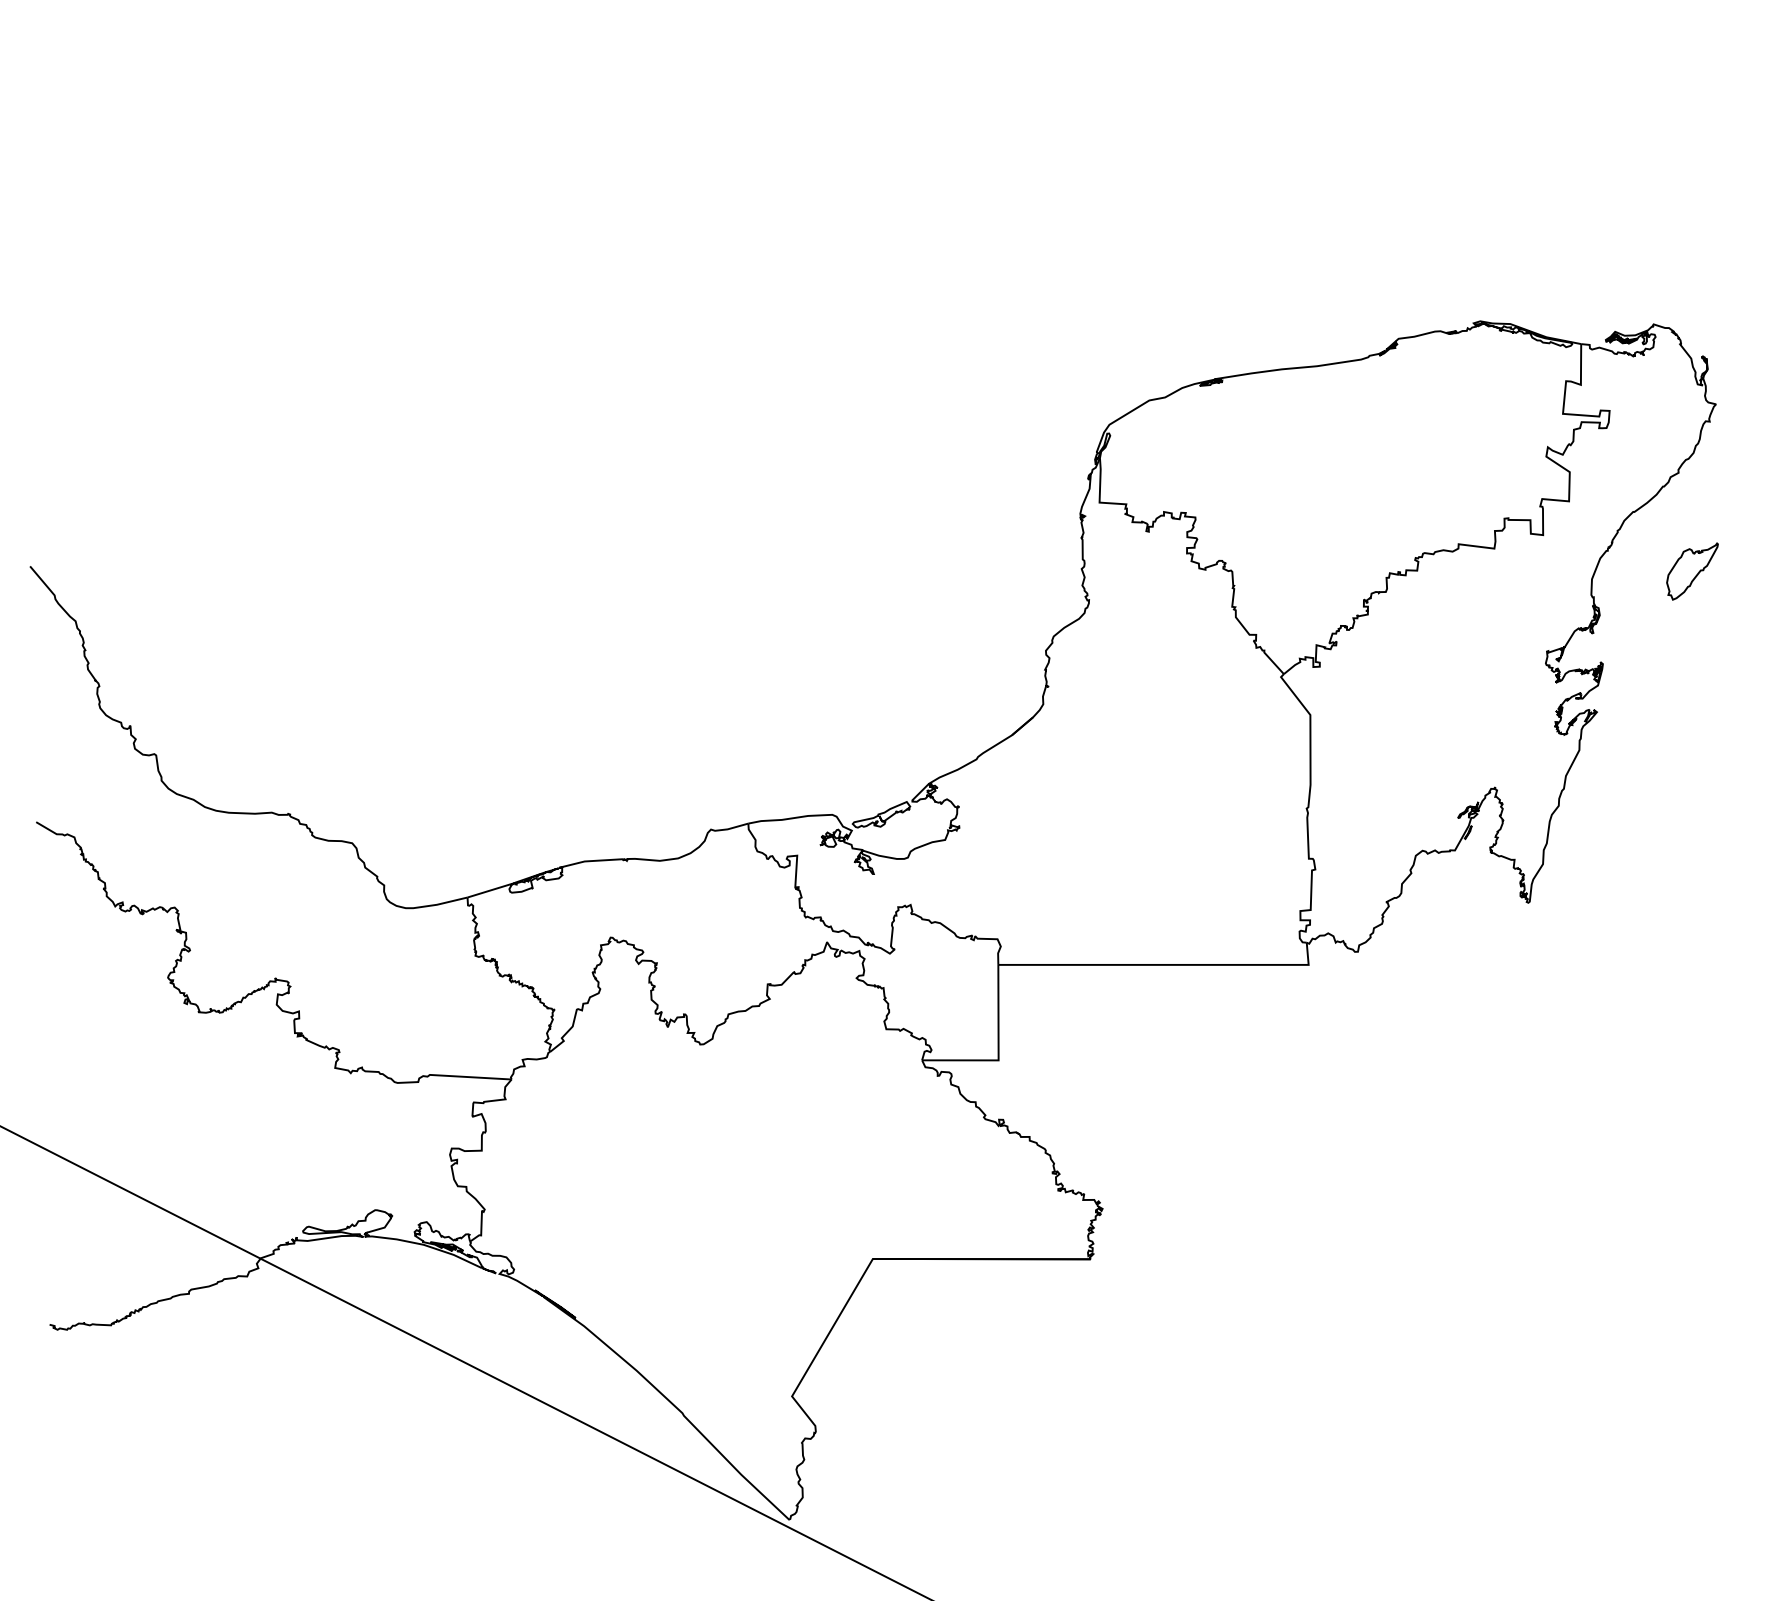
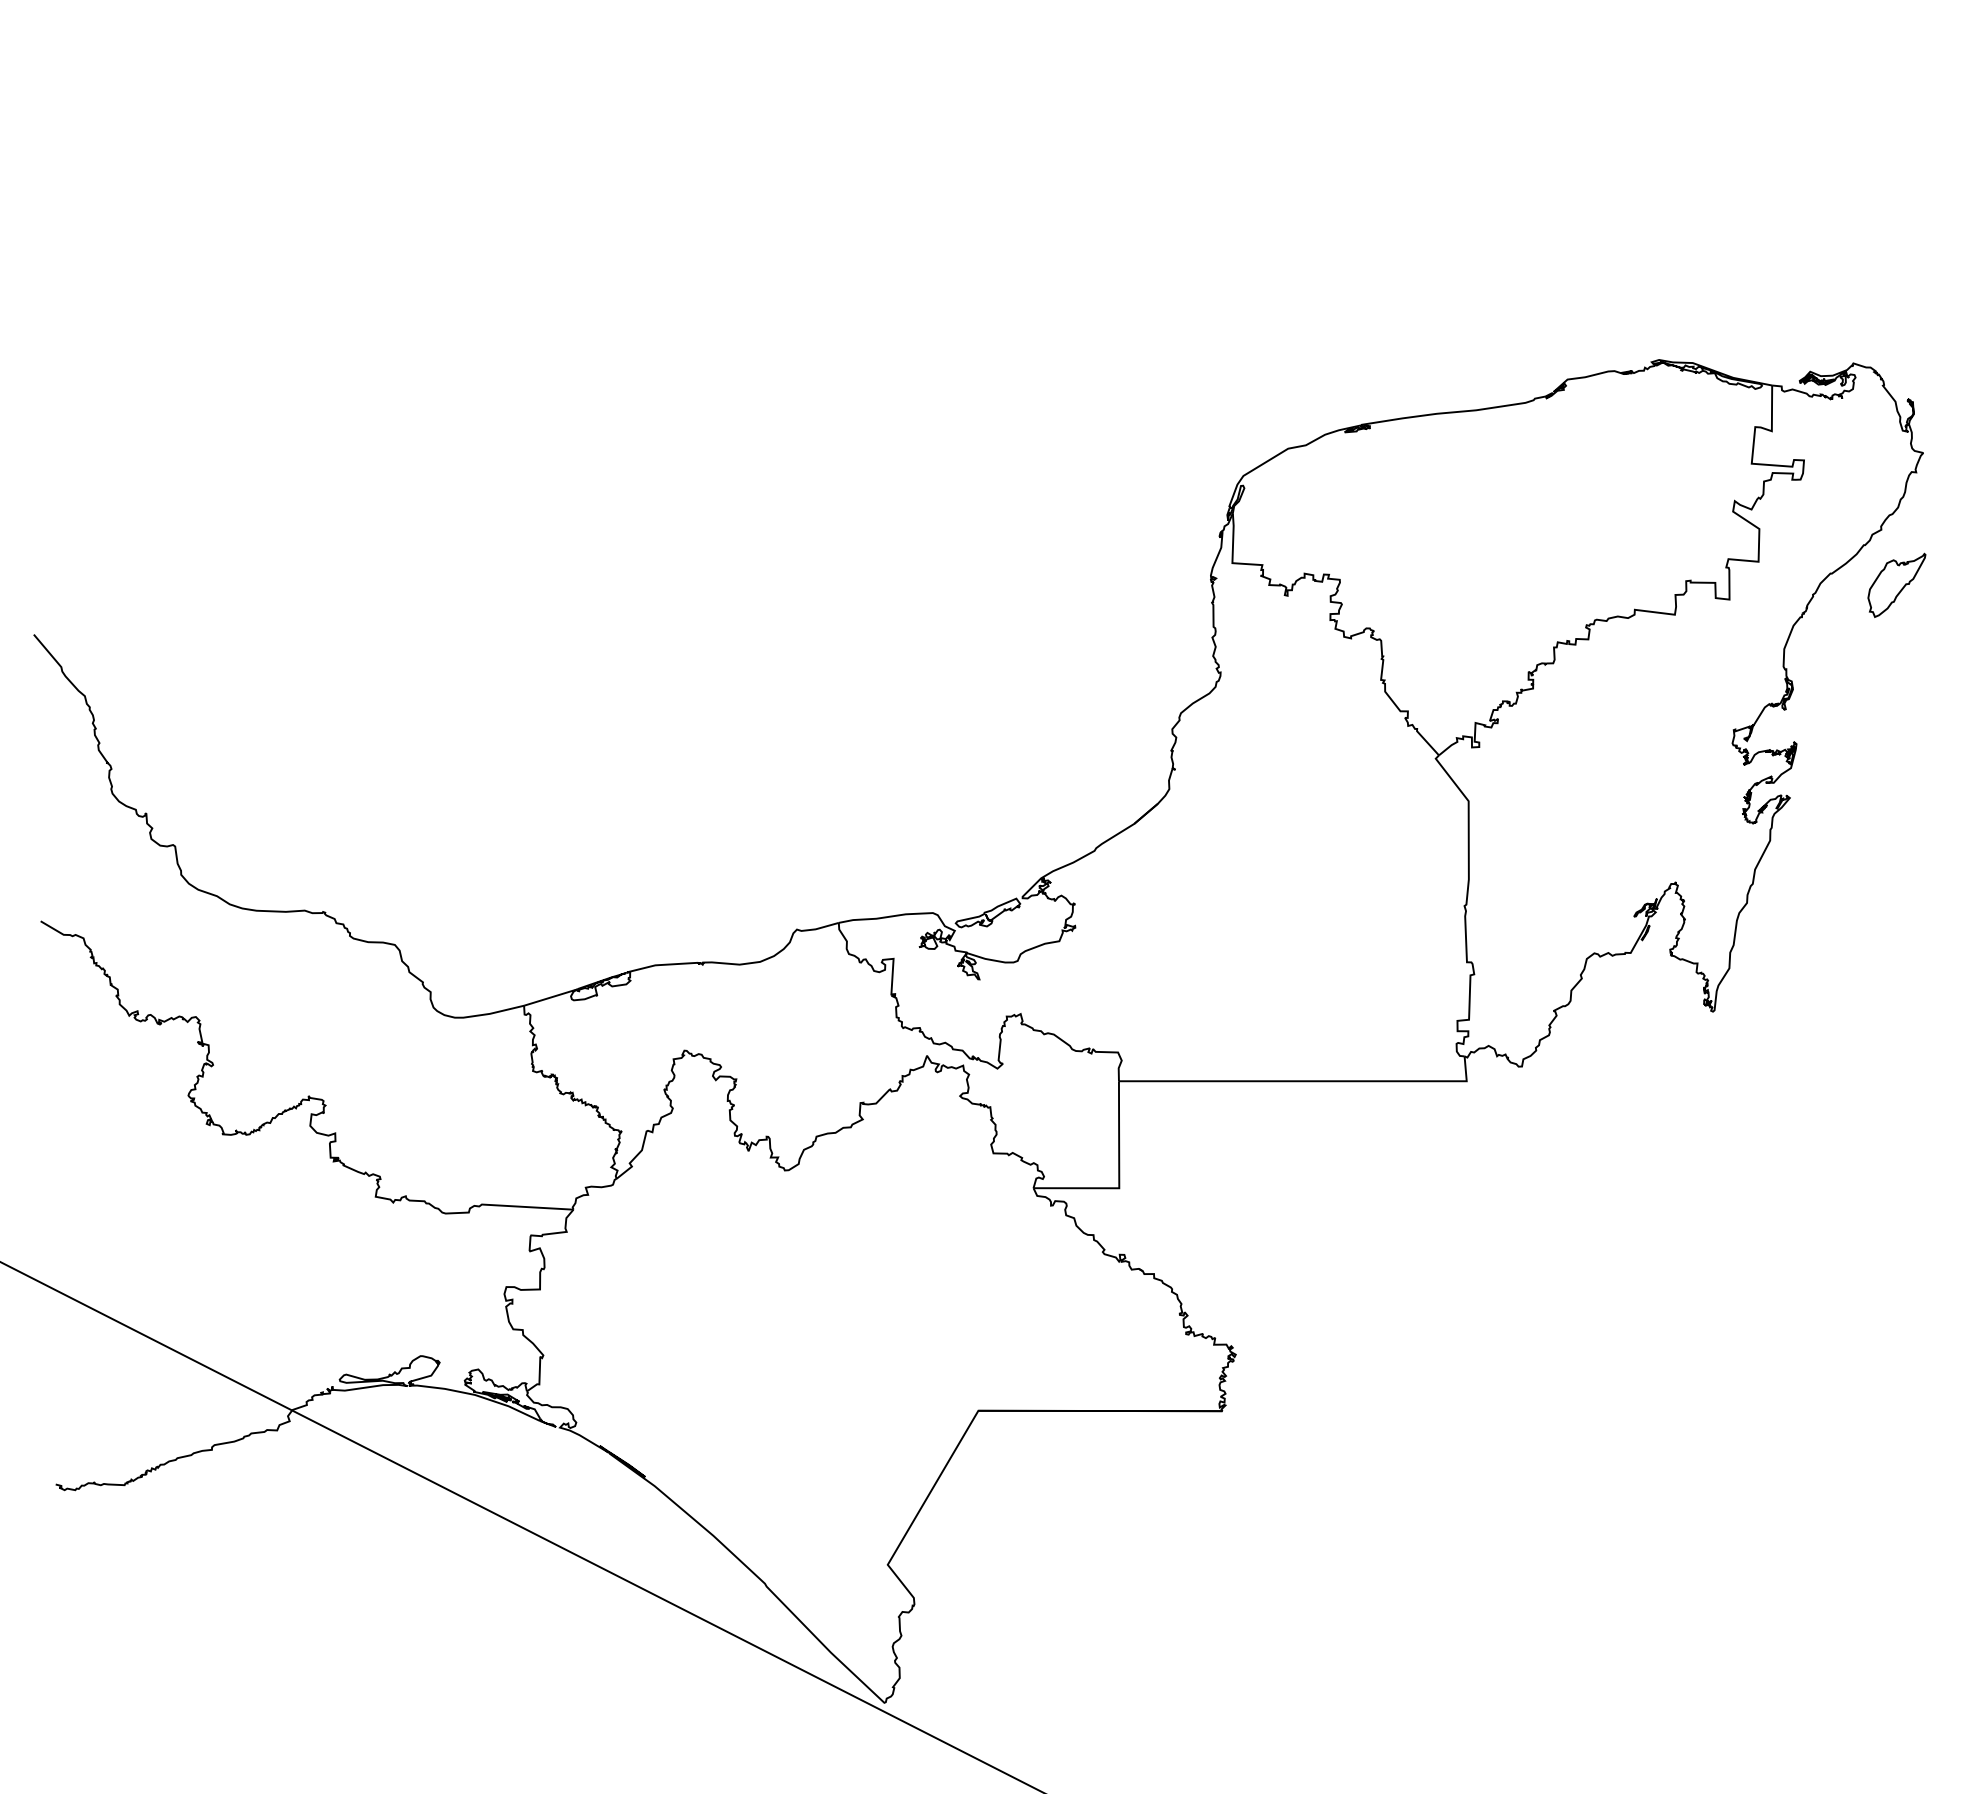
part: (1692, 570) -> (1896, 584), moved

